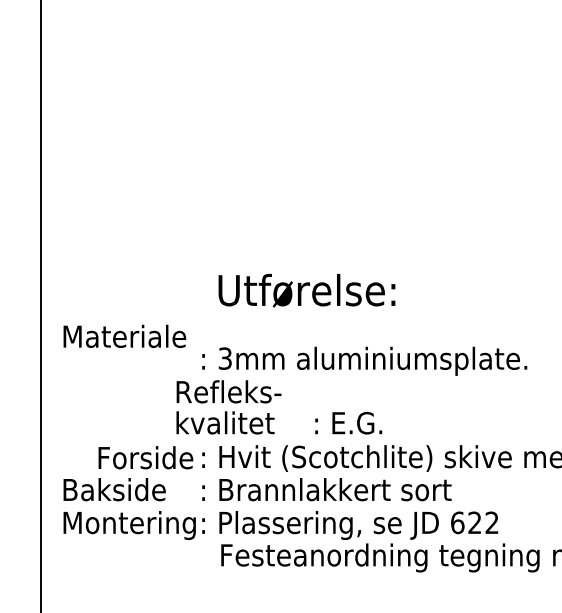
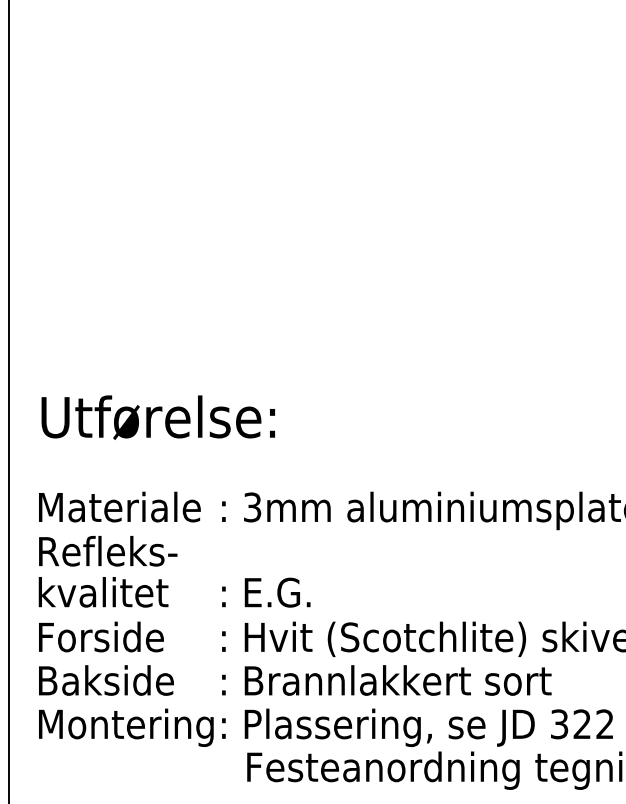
text: (306, 290) -> (157, 417), moved
text: (124, 335) -> (119, 505), moved
text: (279, 407) -> (174, 571), moved
text: (145, 457) -> (100, 636), moved
text: (457, 522) -> (559, 723), 622 -> 322

